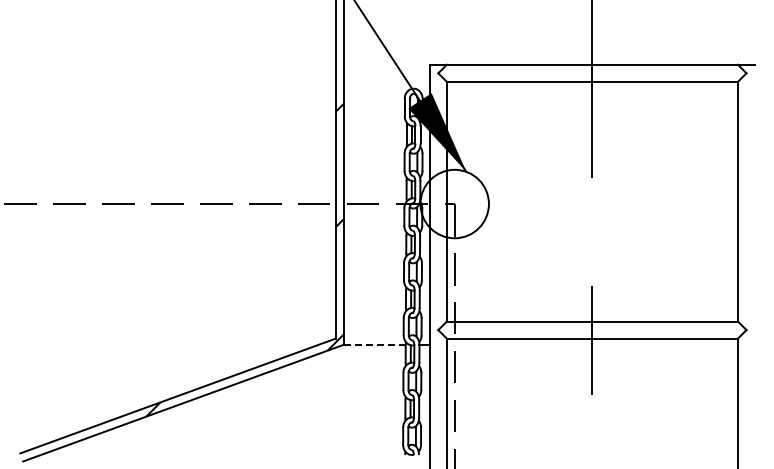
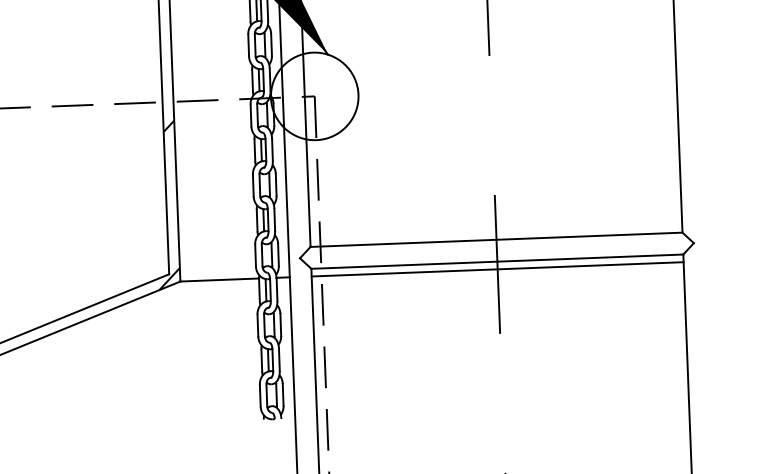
line: (374, 344) -> (219, 279), dashed -> solid
line: (591, 344) -> (496, 269), added

